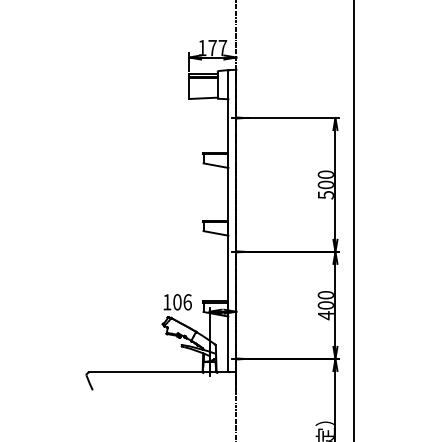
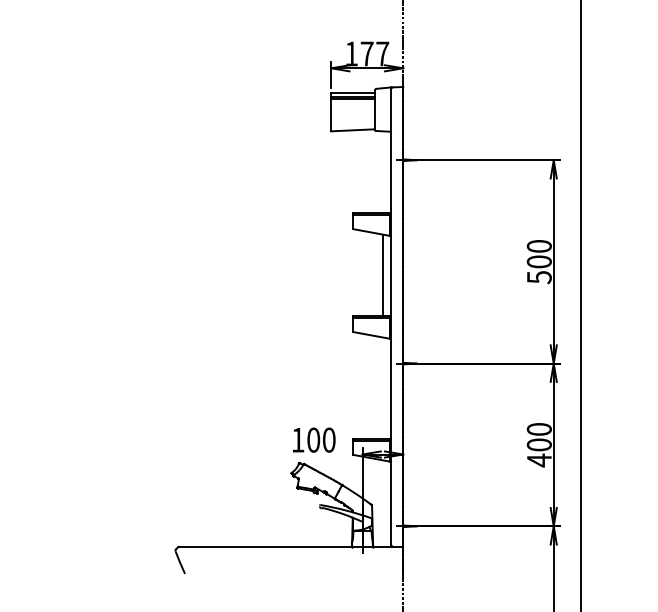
line: (223, 193) -> (383, 274), added
text: (187, 302) -> (328, 440), 106 -> 100

